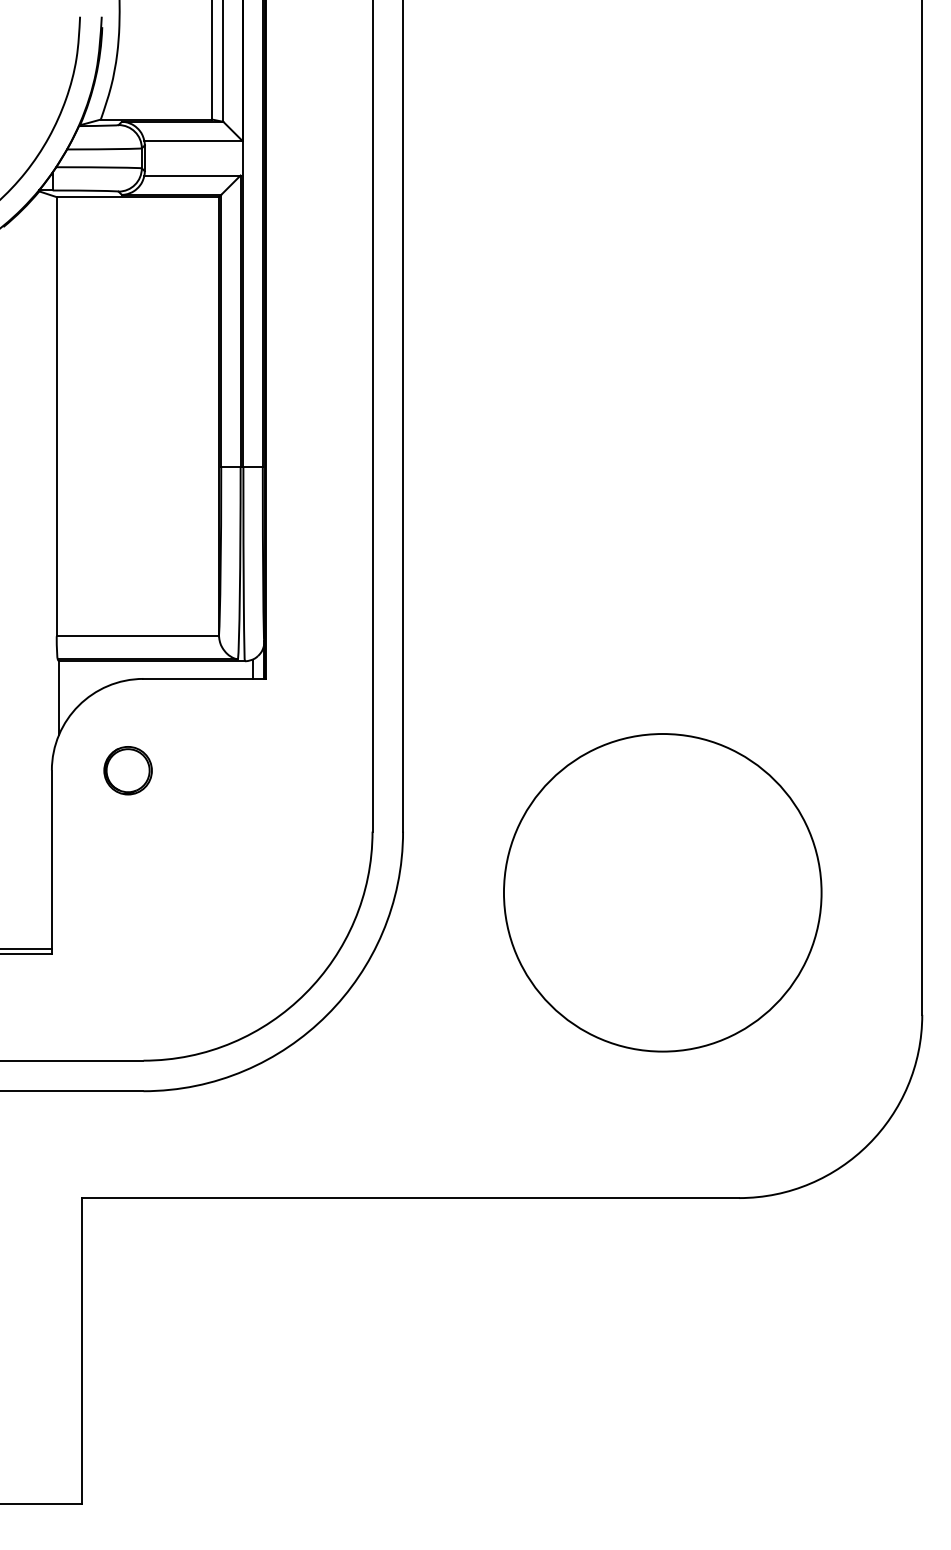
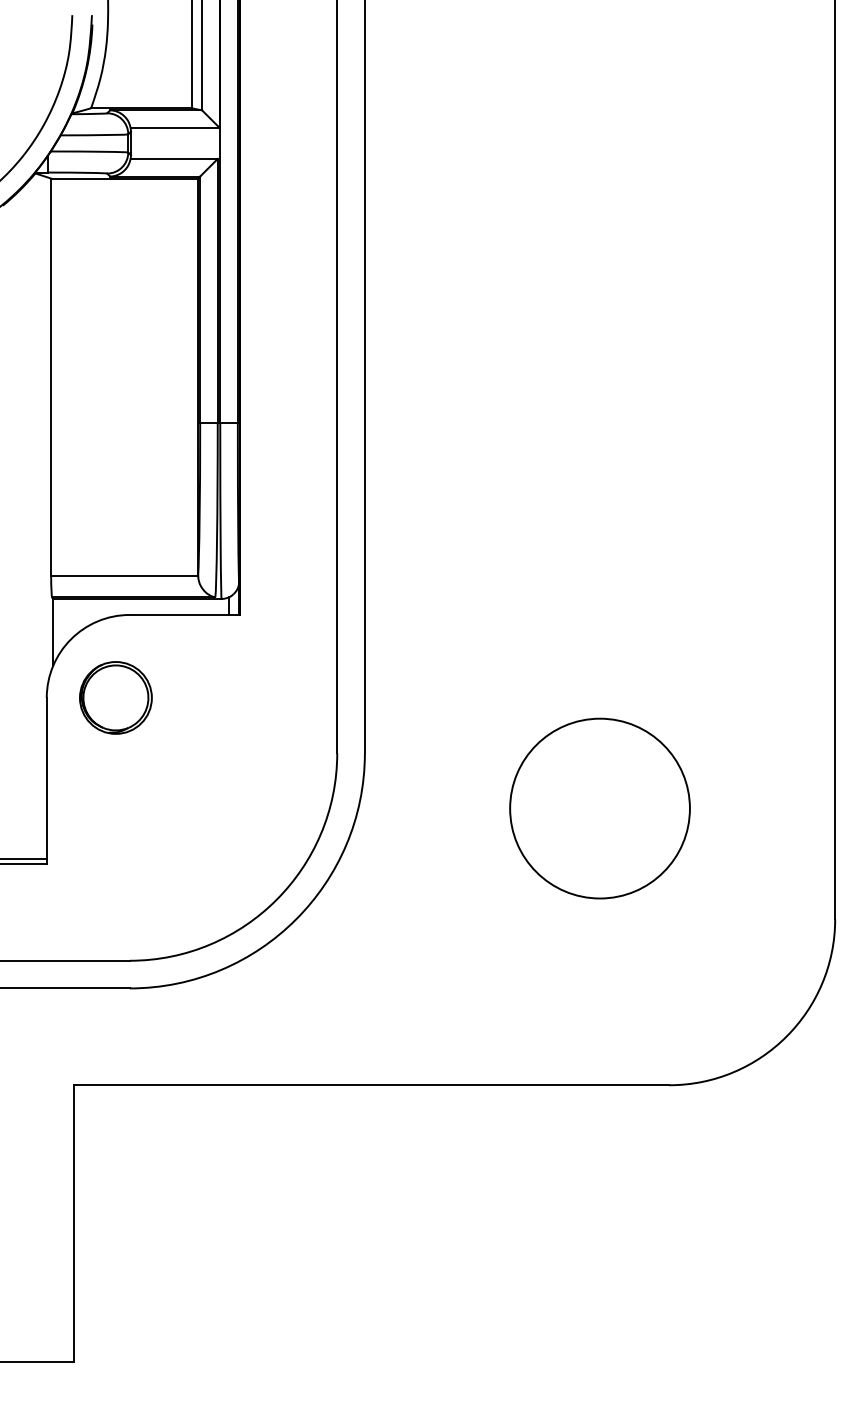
part: (127, 770) -> (115, 697), size x1.67
circle: (662, 892) -> (599, 808), size x0.62

